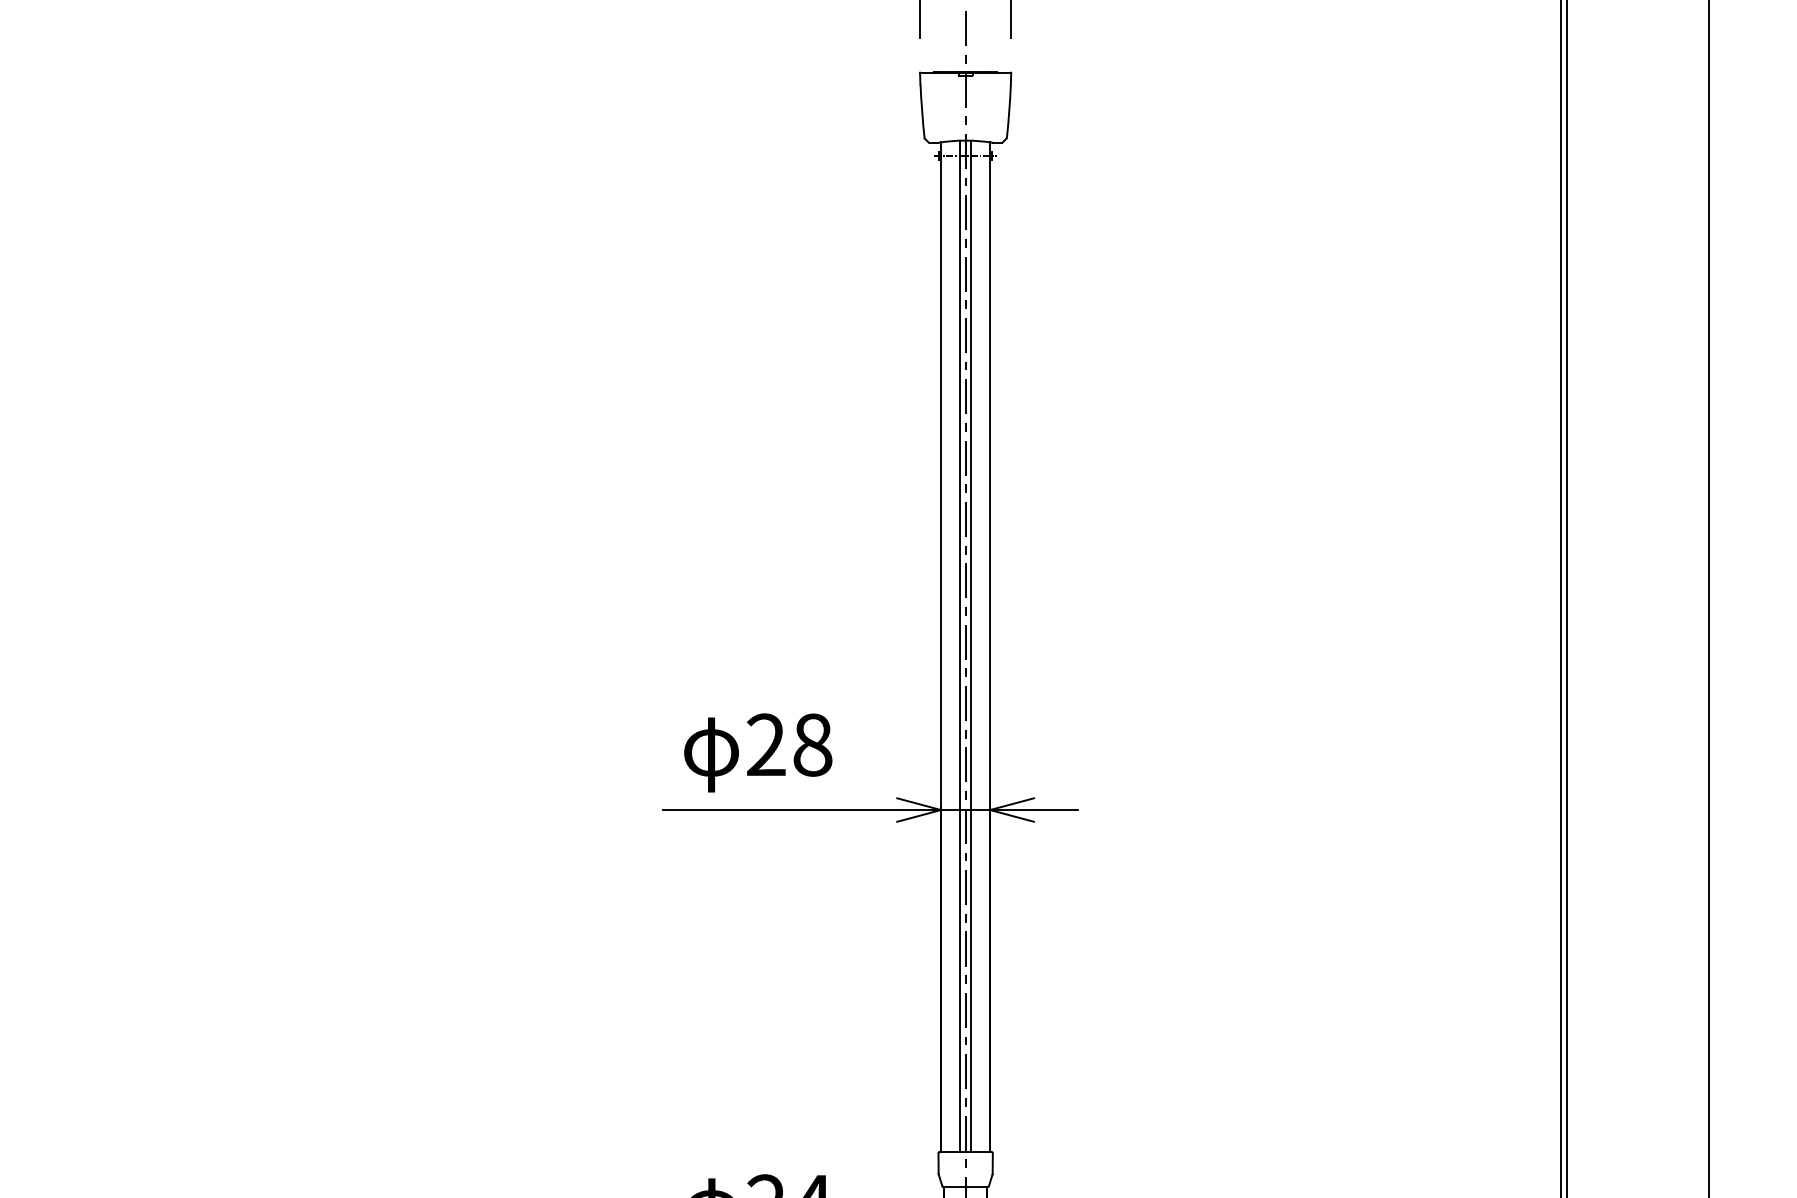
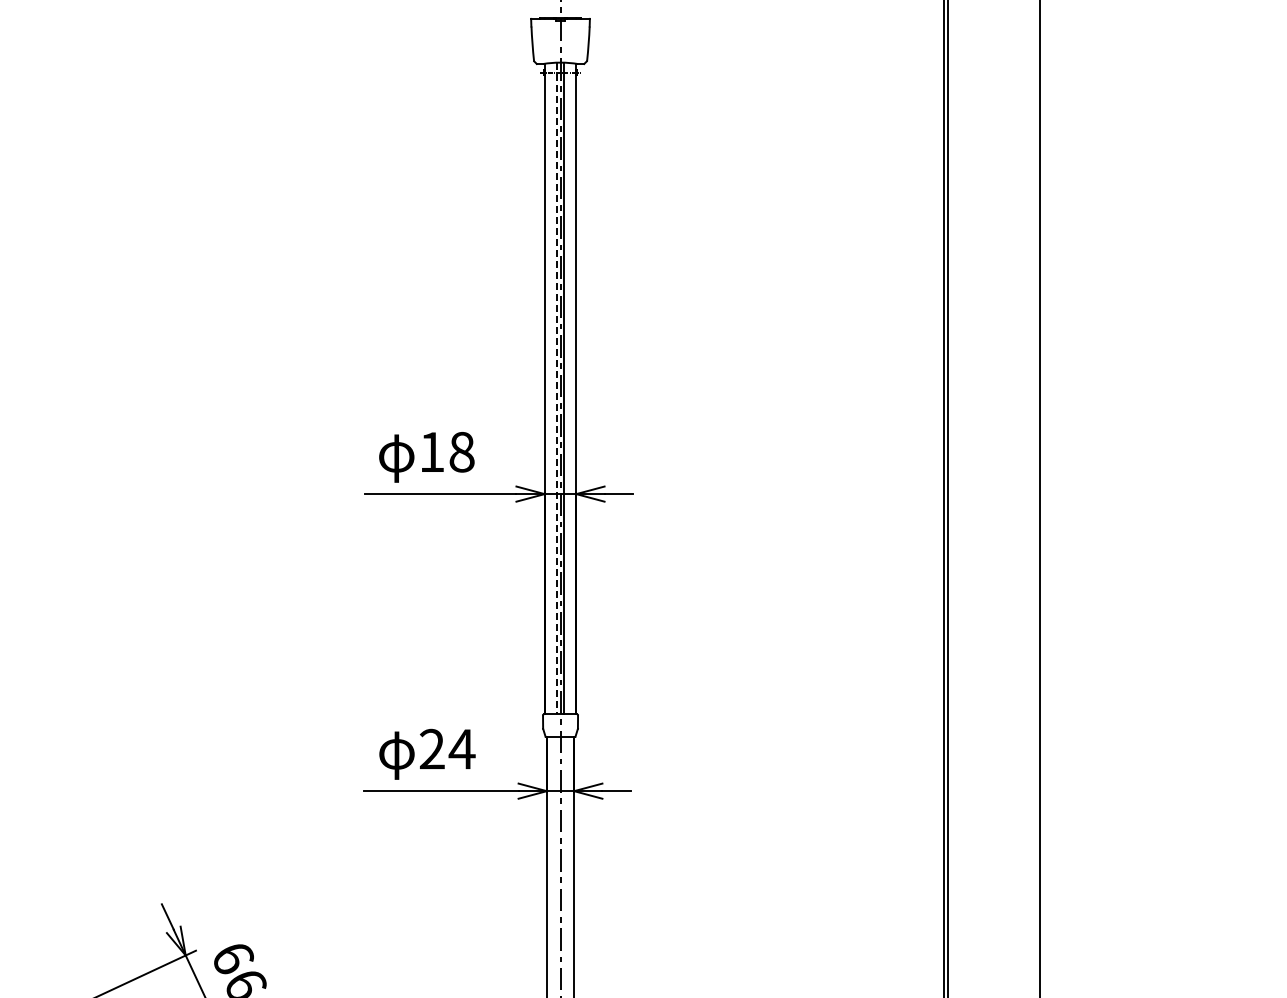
line: (959, 646) -> (556, 388), solid -> dashed
text: (765, 743) -> (431, 451), 28 -> 18

